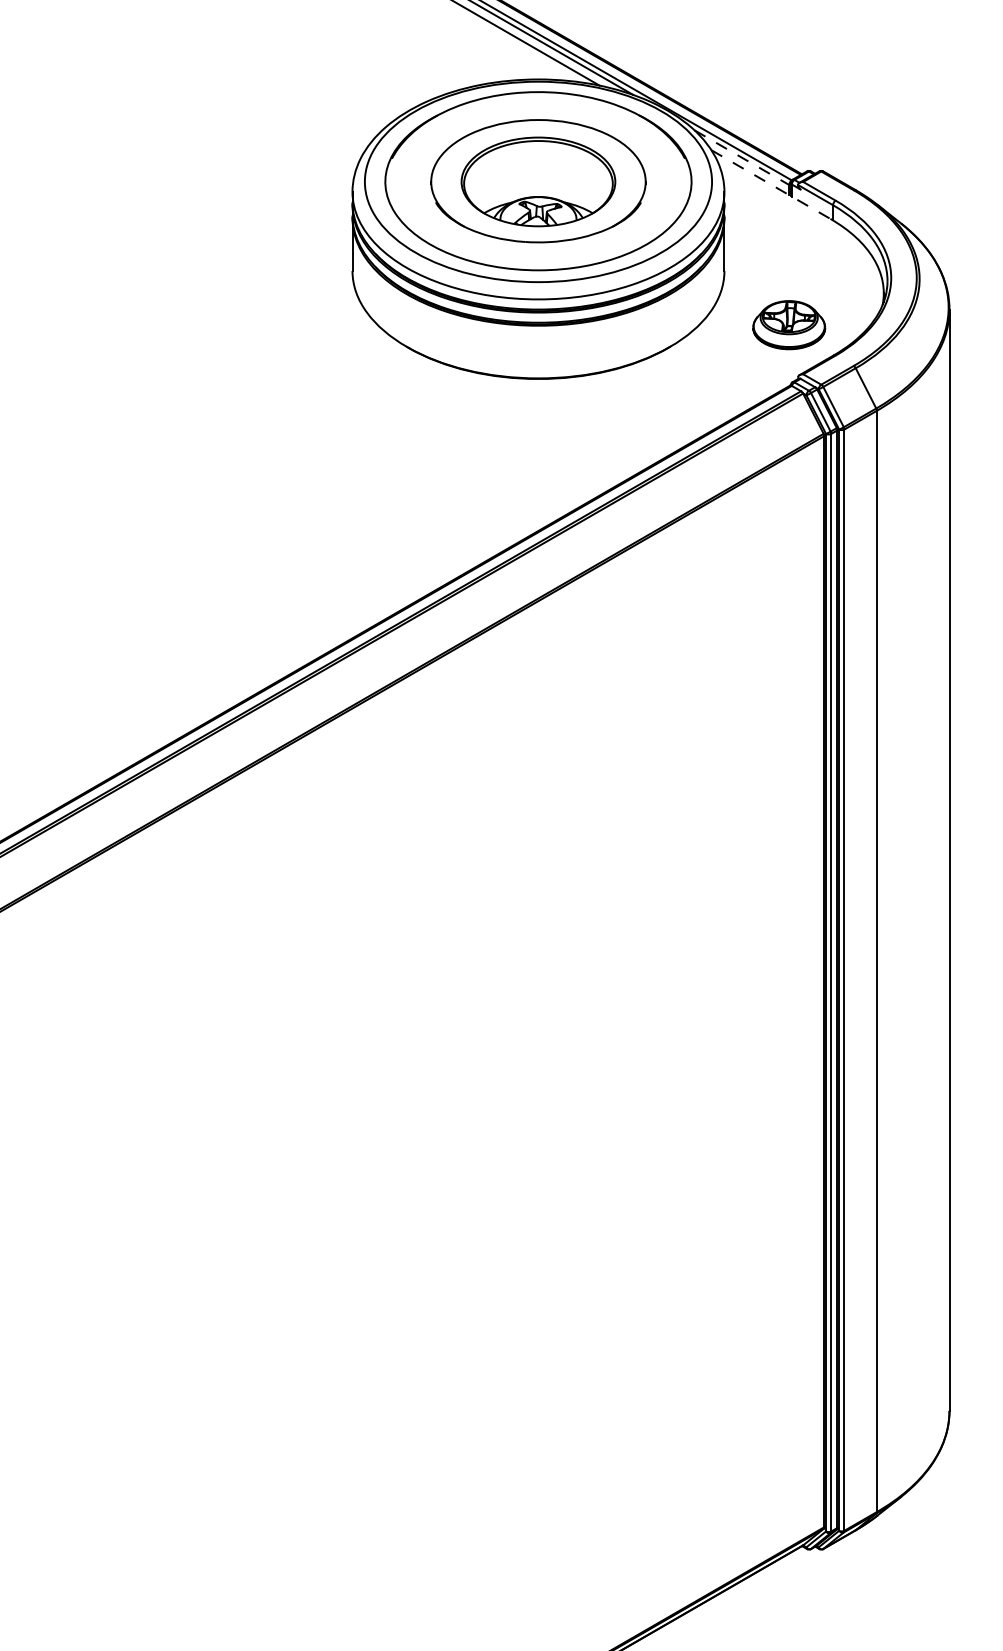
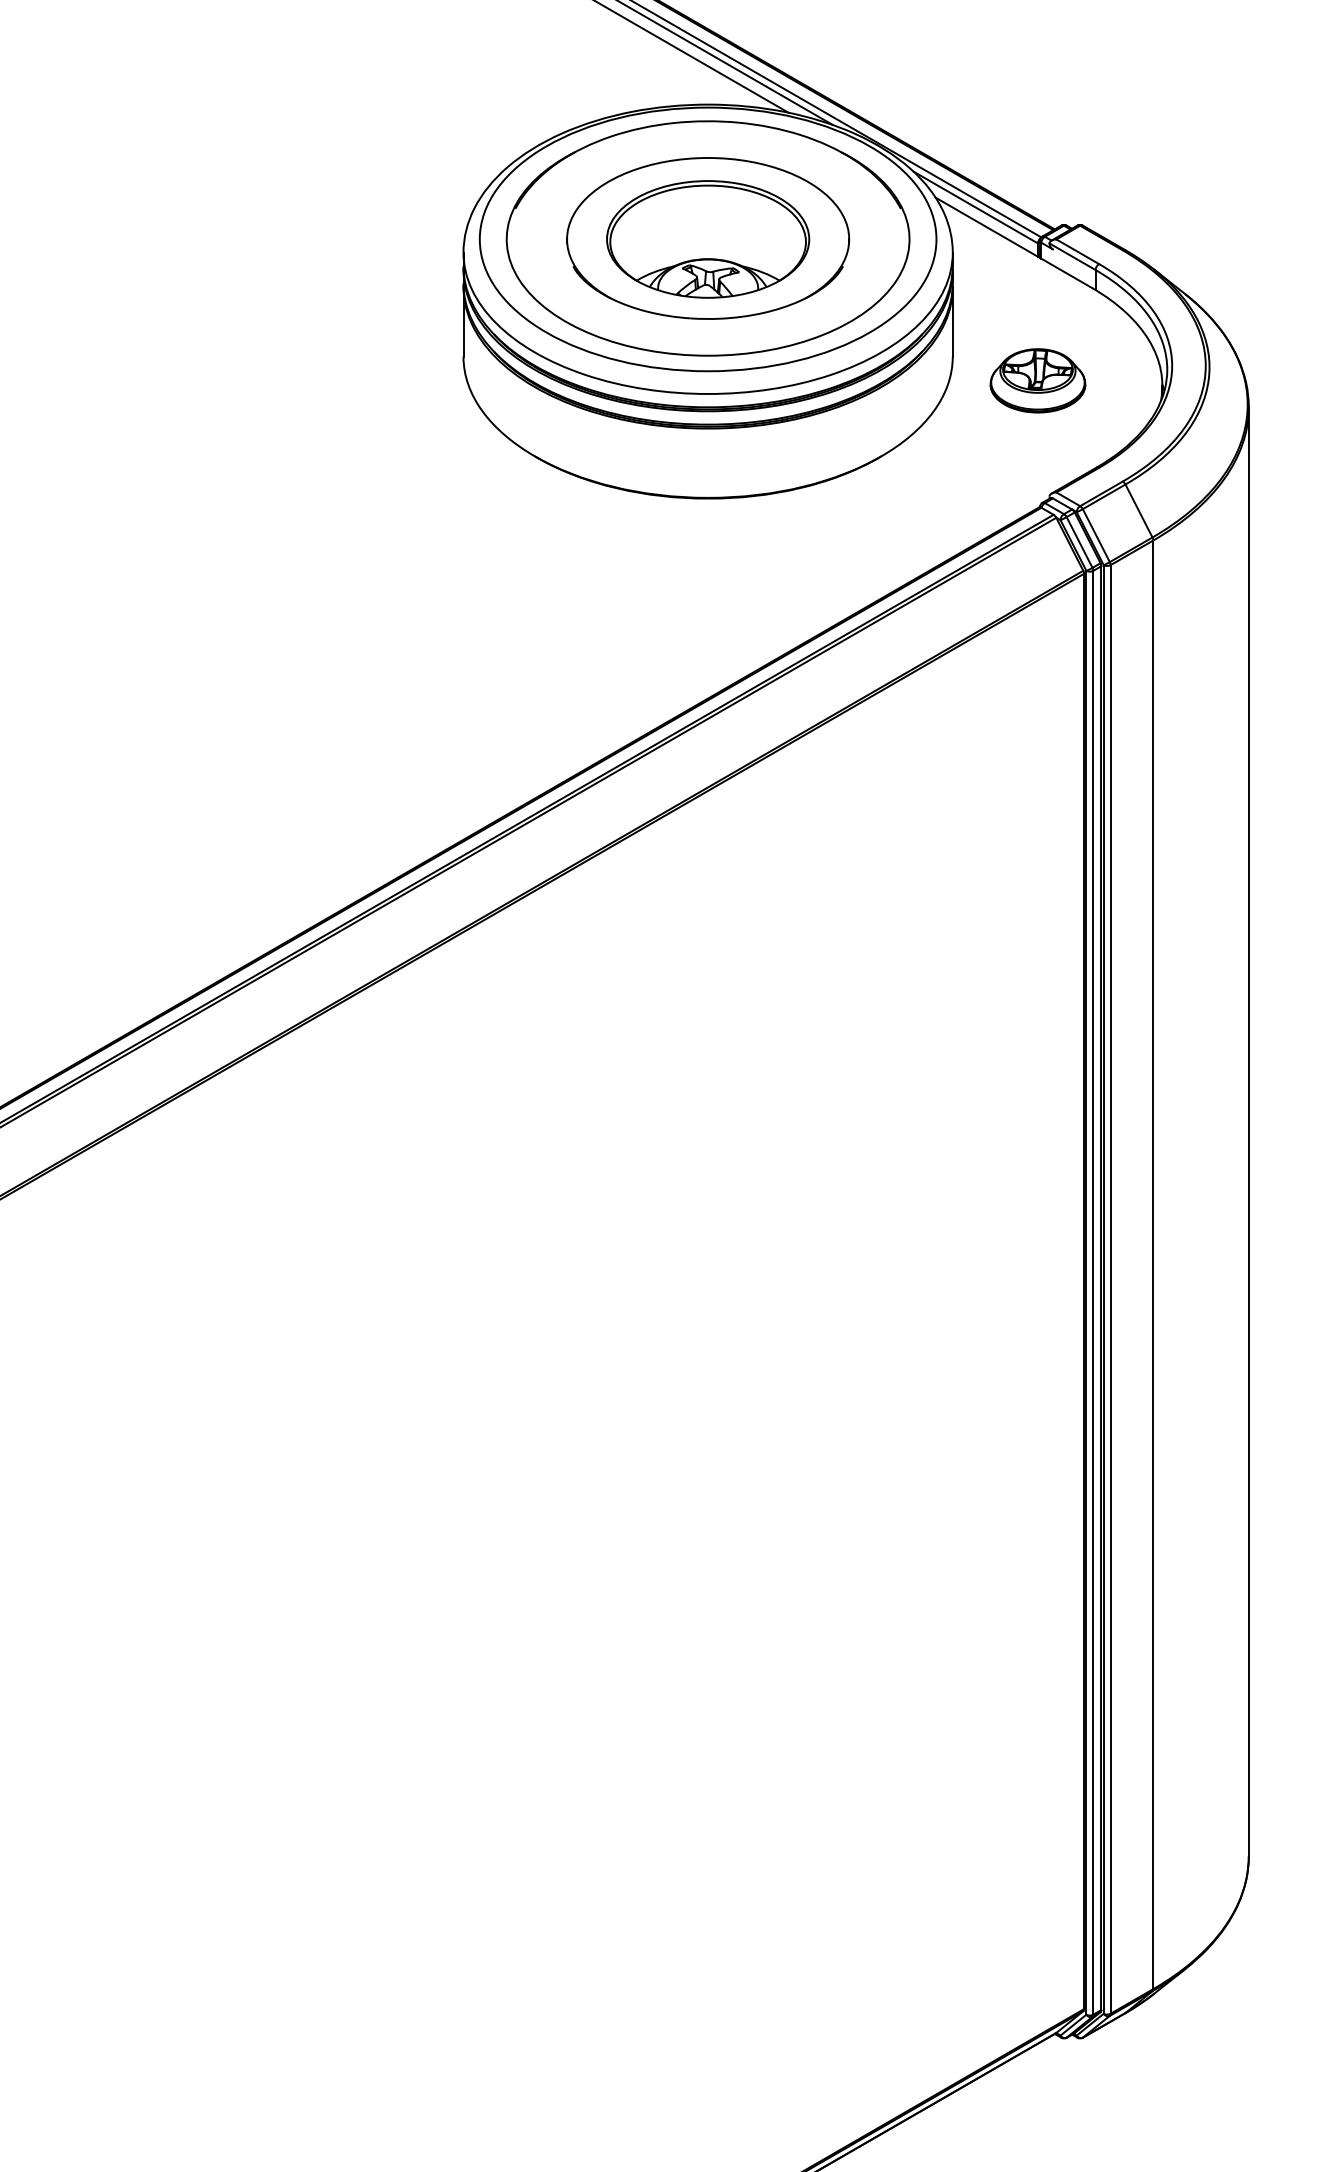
line: (741, 157) -> (975, 207), dashed -> solid
line: (771, 185) -> (1014, 243), dashed -> solid
part: (788, 324) -> (1037, 380), moved

